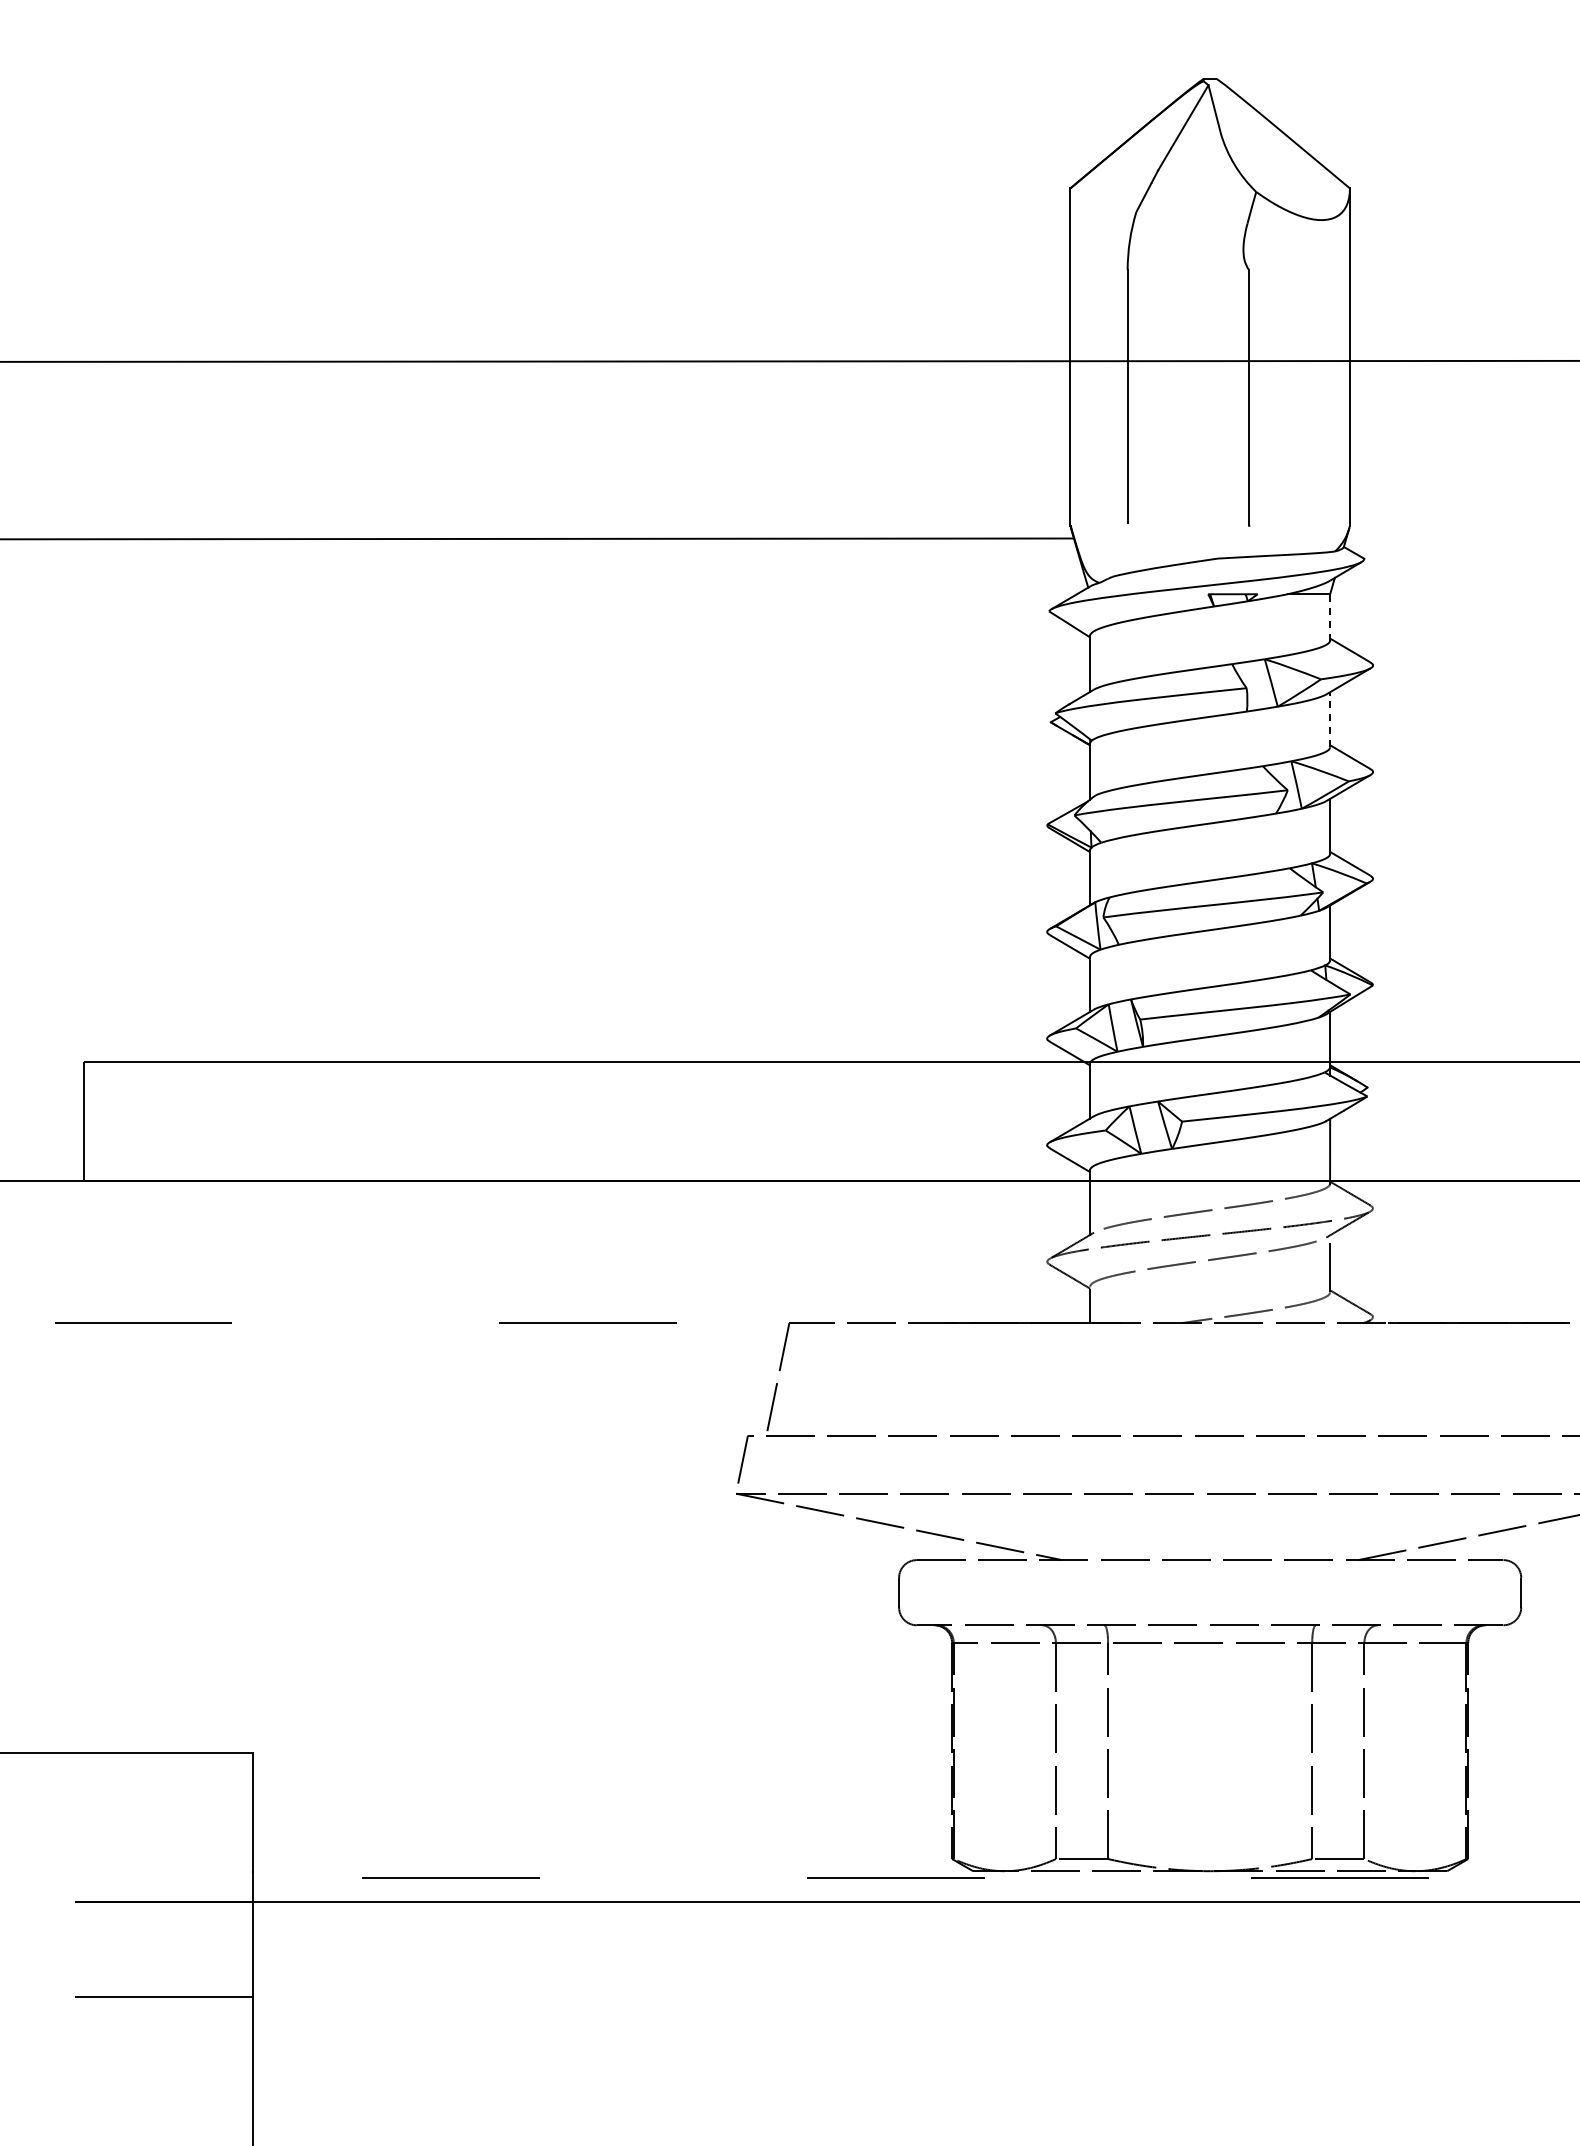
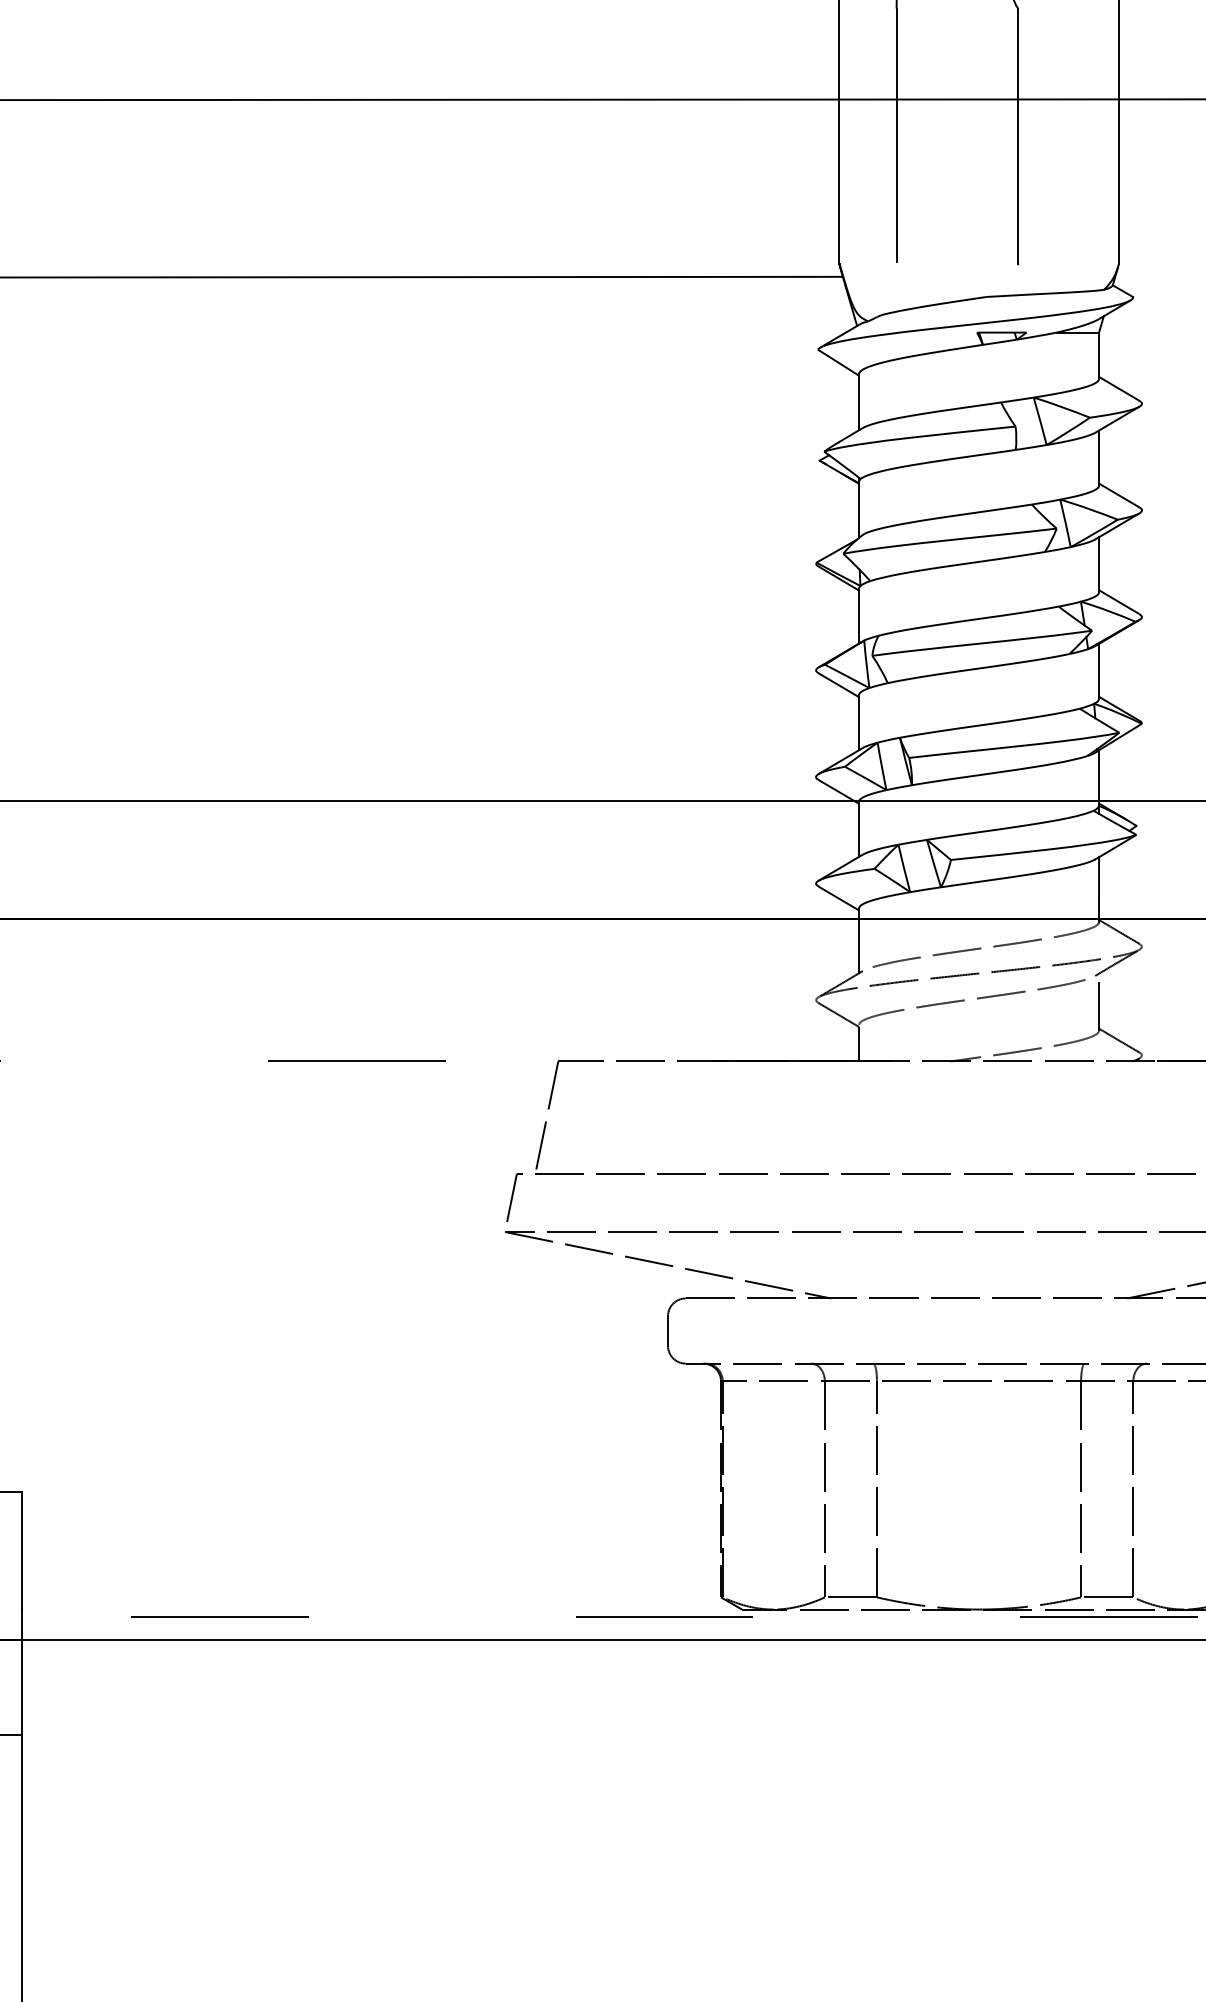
line: (1330, 616) -> (1099, 354), dashed -> solid
line: (1330, 719) -> (1099, 457), dashed -> solid

